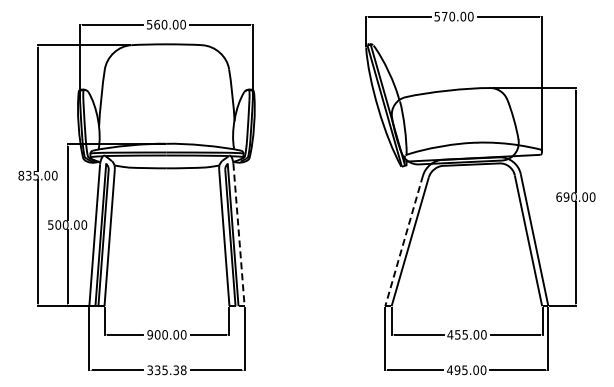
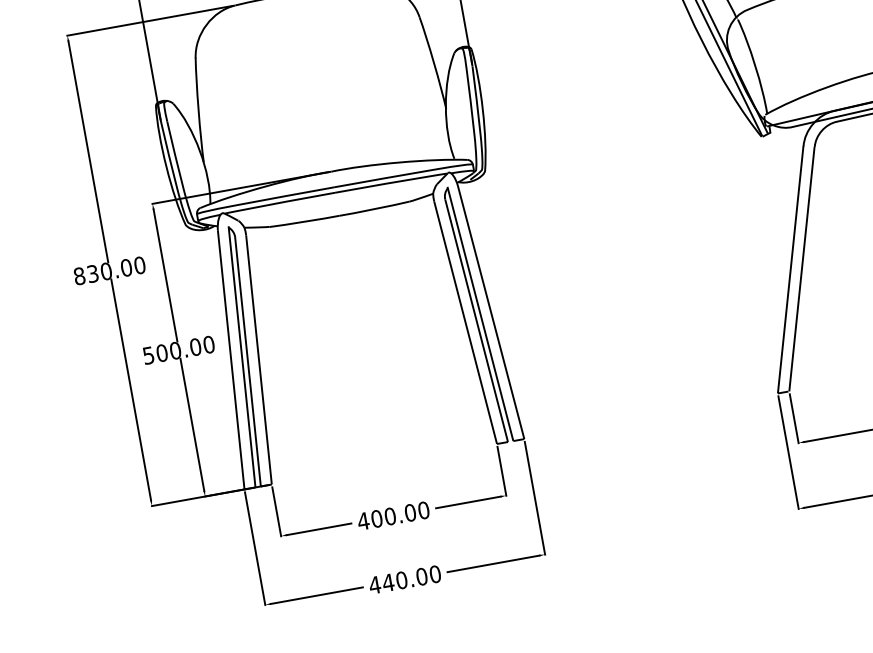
text: (36, 175) -> (106, 271), 835.00 -> 830.00
line: (239, 235) -> (492, 313), dashed -> solid
line: (404, 240) -> (791, 268), dashed -> solid
text: (150, 334) -> (363, 520), 900.00 -> 400.00
text: (166, 370) -> (404, 580), 335.38 -> 440.00

